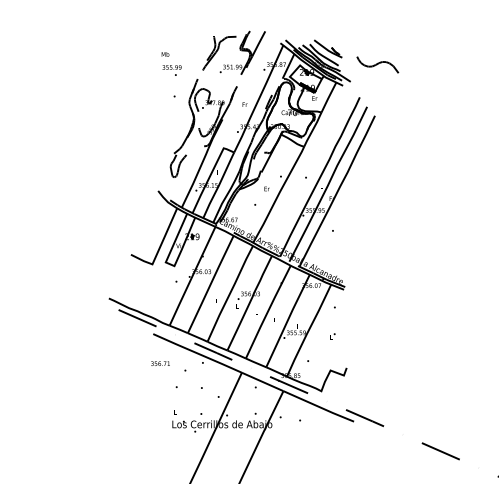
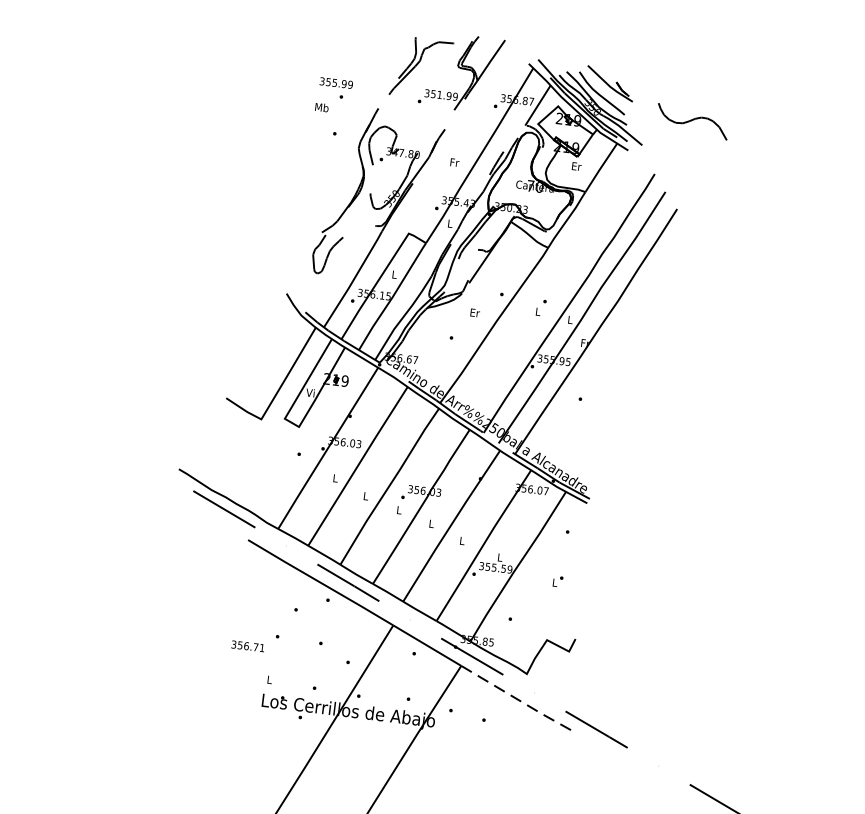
text: (165, 54) -> (321, 107), moved
text: (160, 363) -> (248, 645), moved
line: (319, 407) -> (520, 701), solid -> dashed

